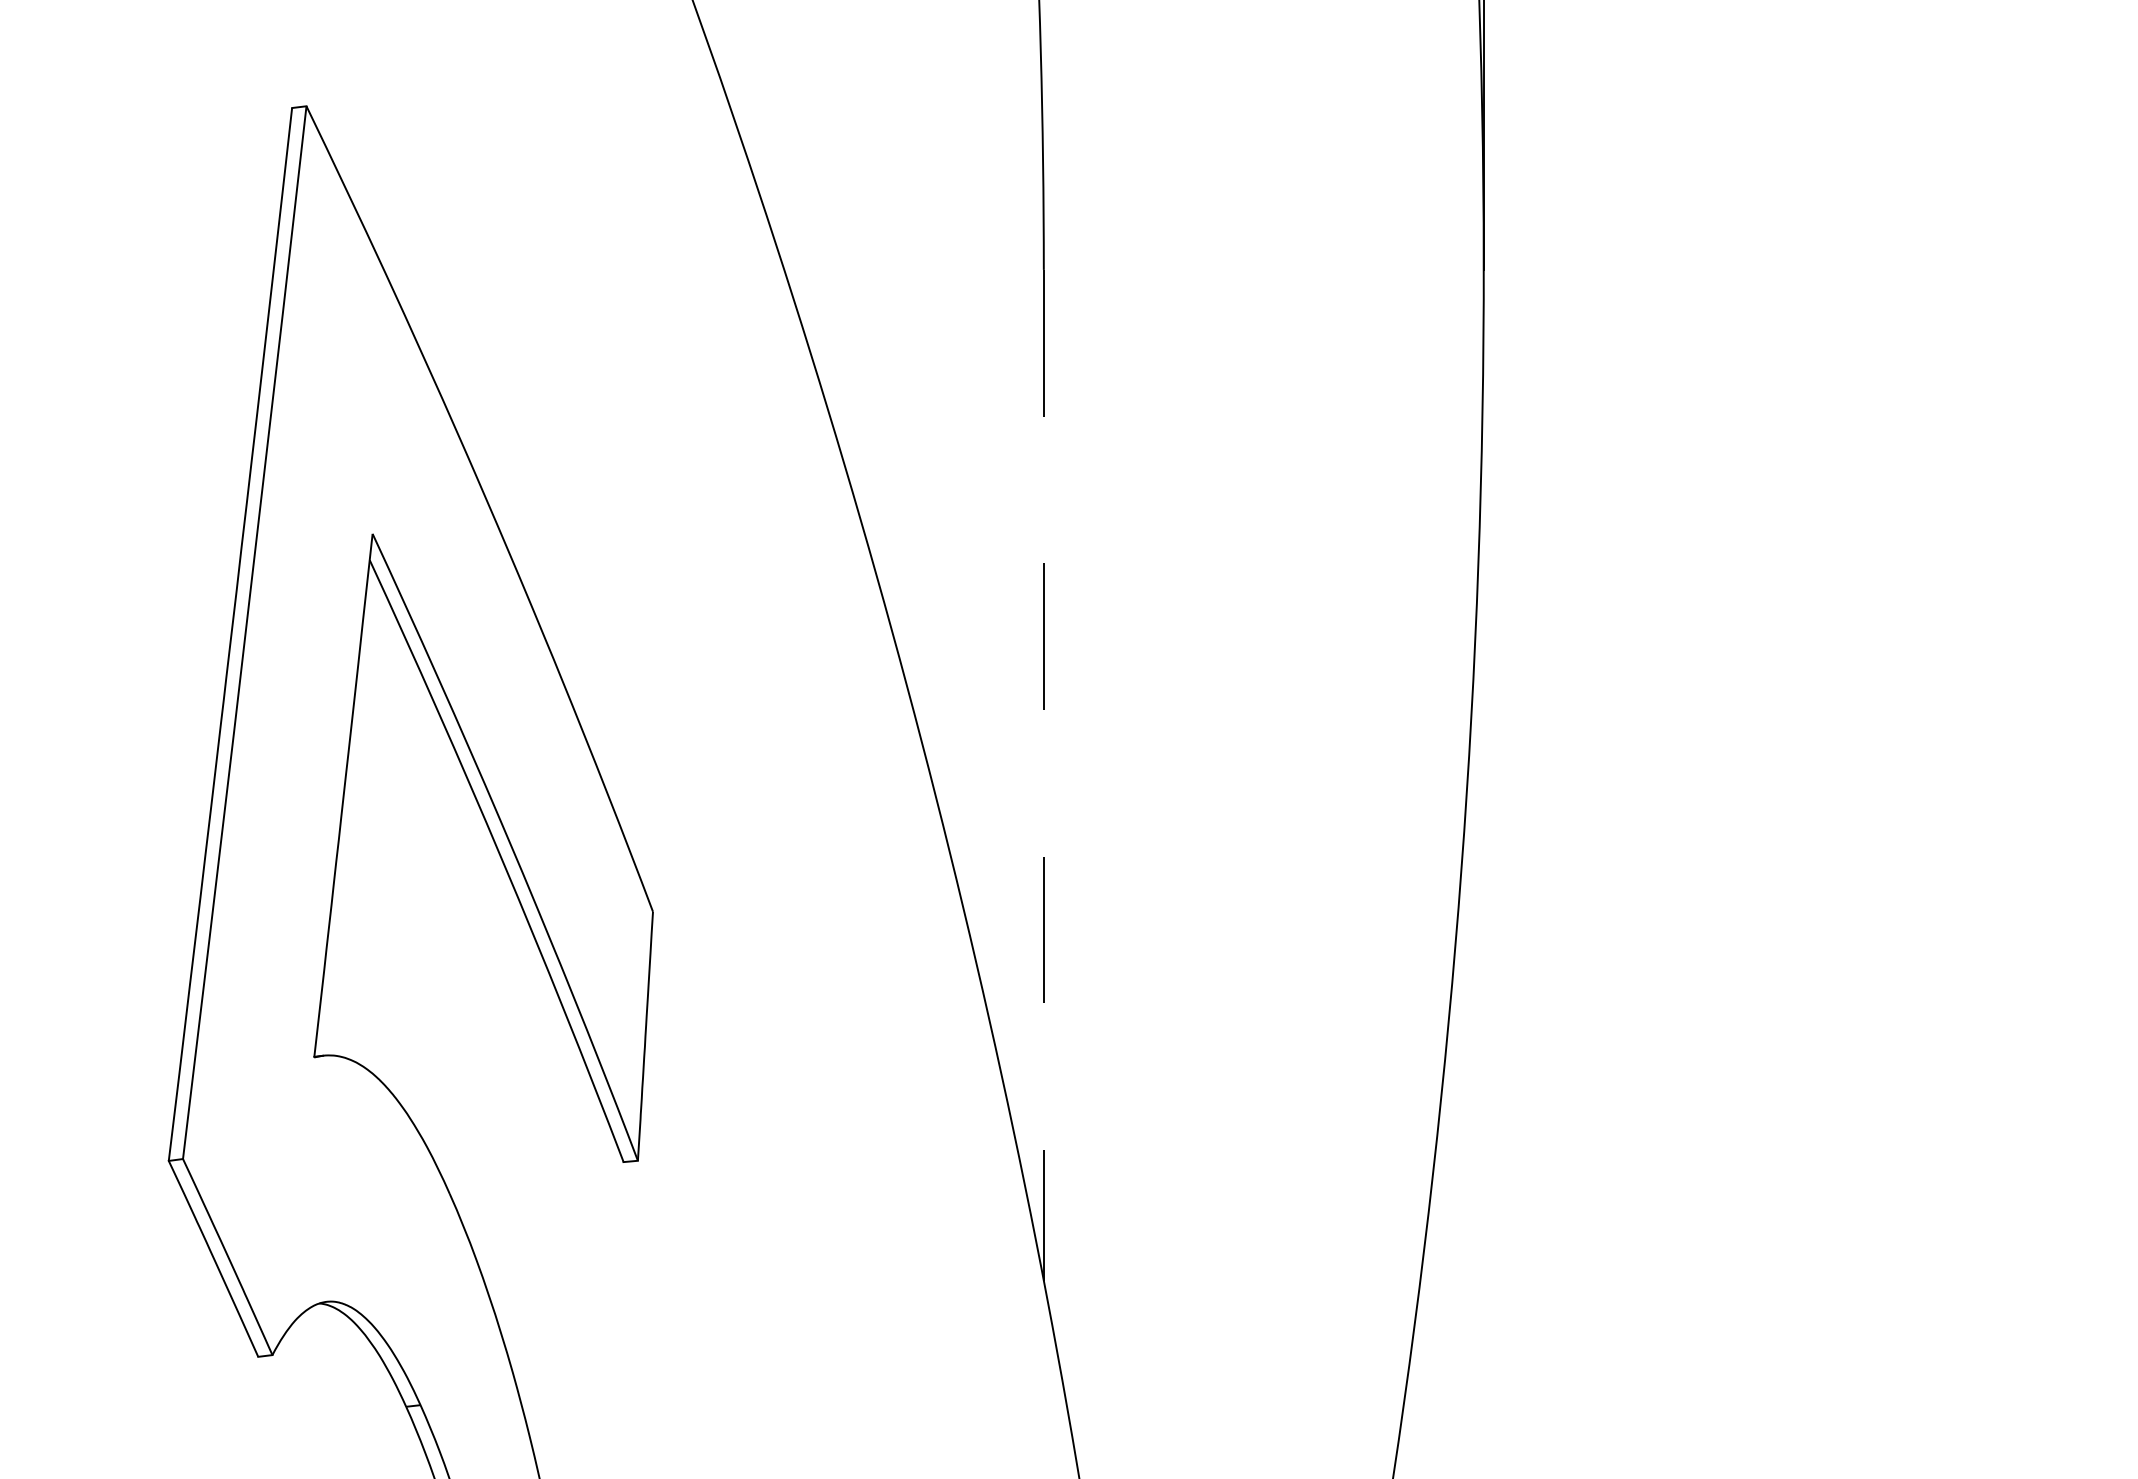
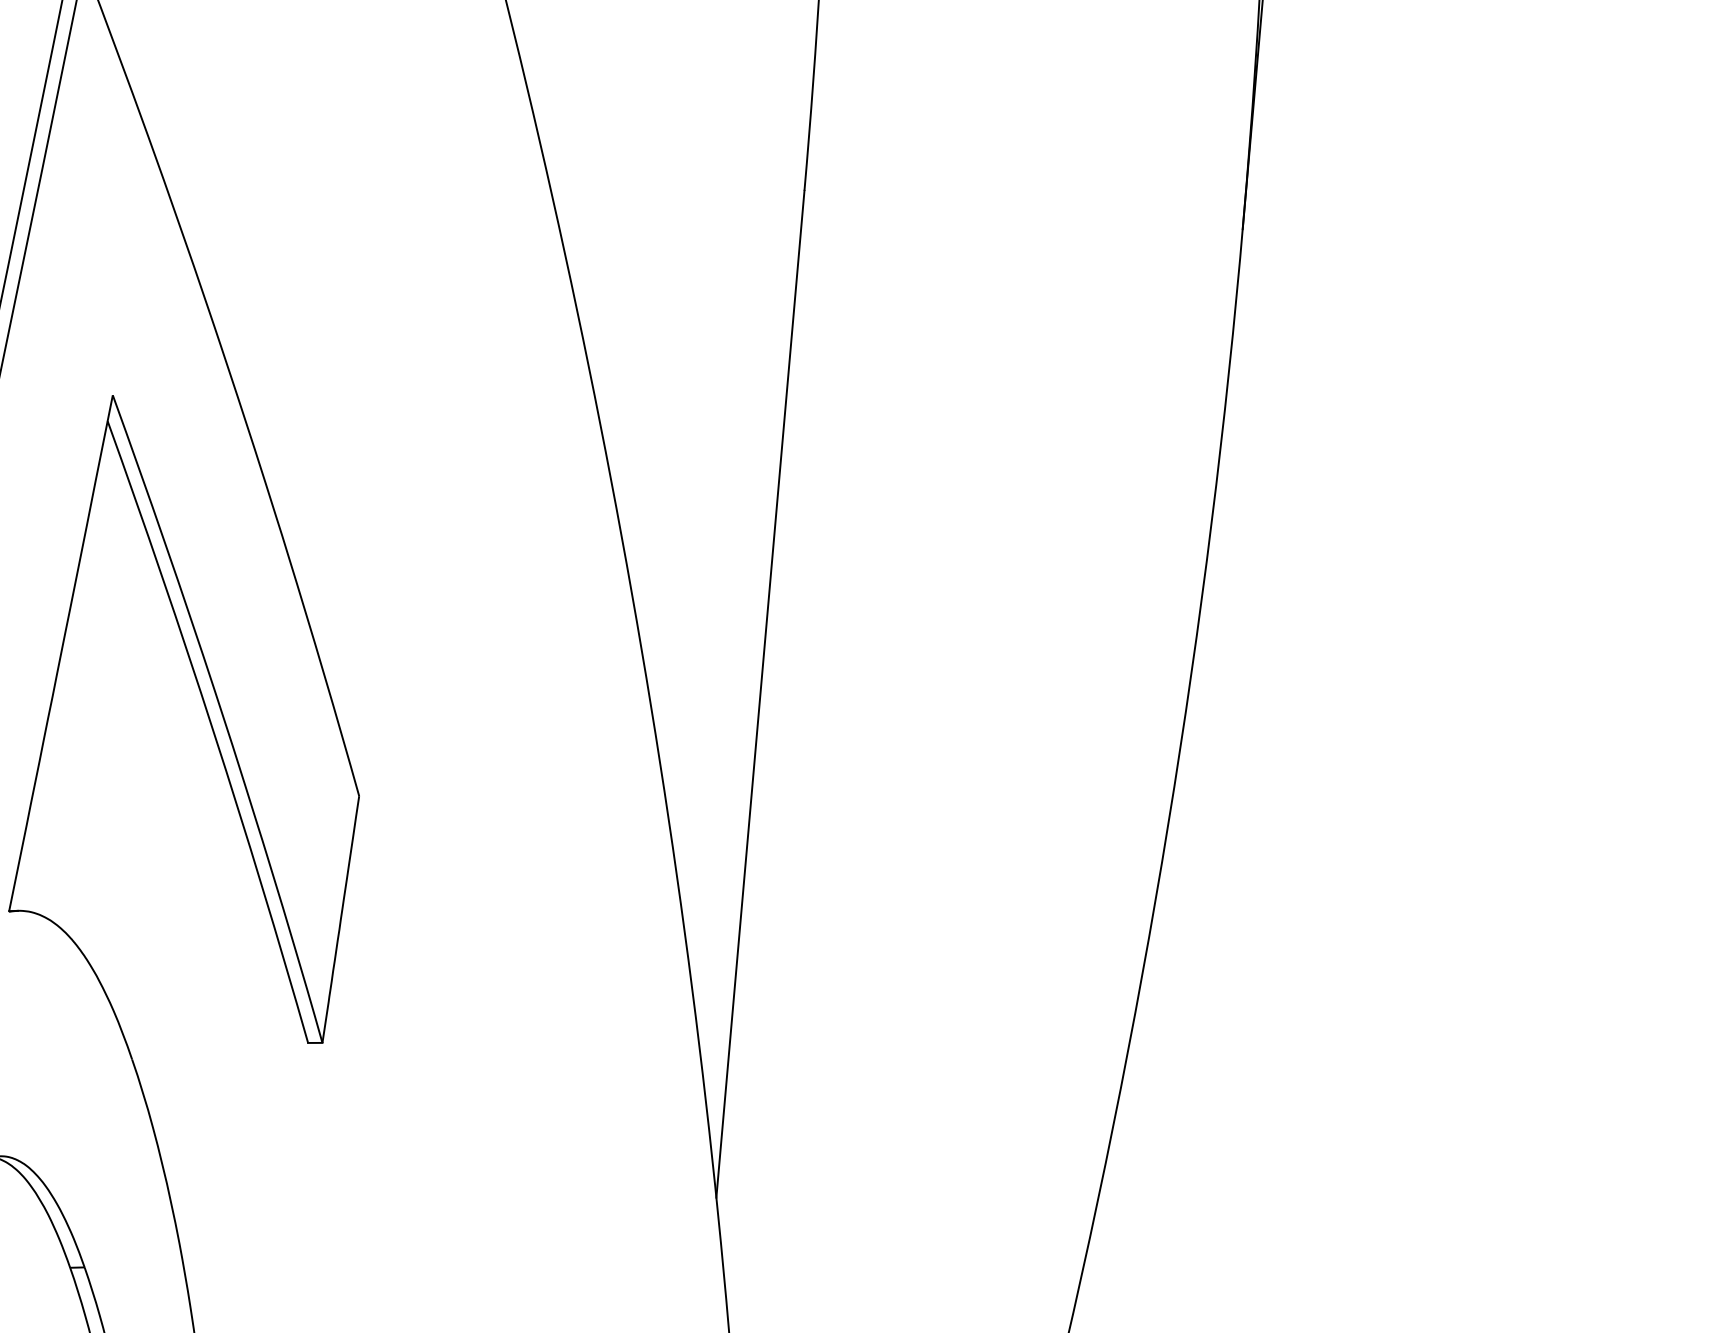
line: (1043, 775) -> (760, 694), dashed -> solid

